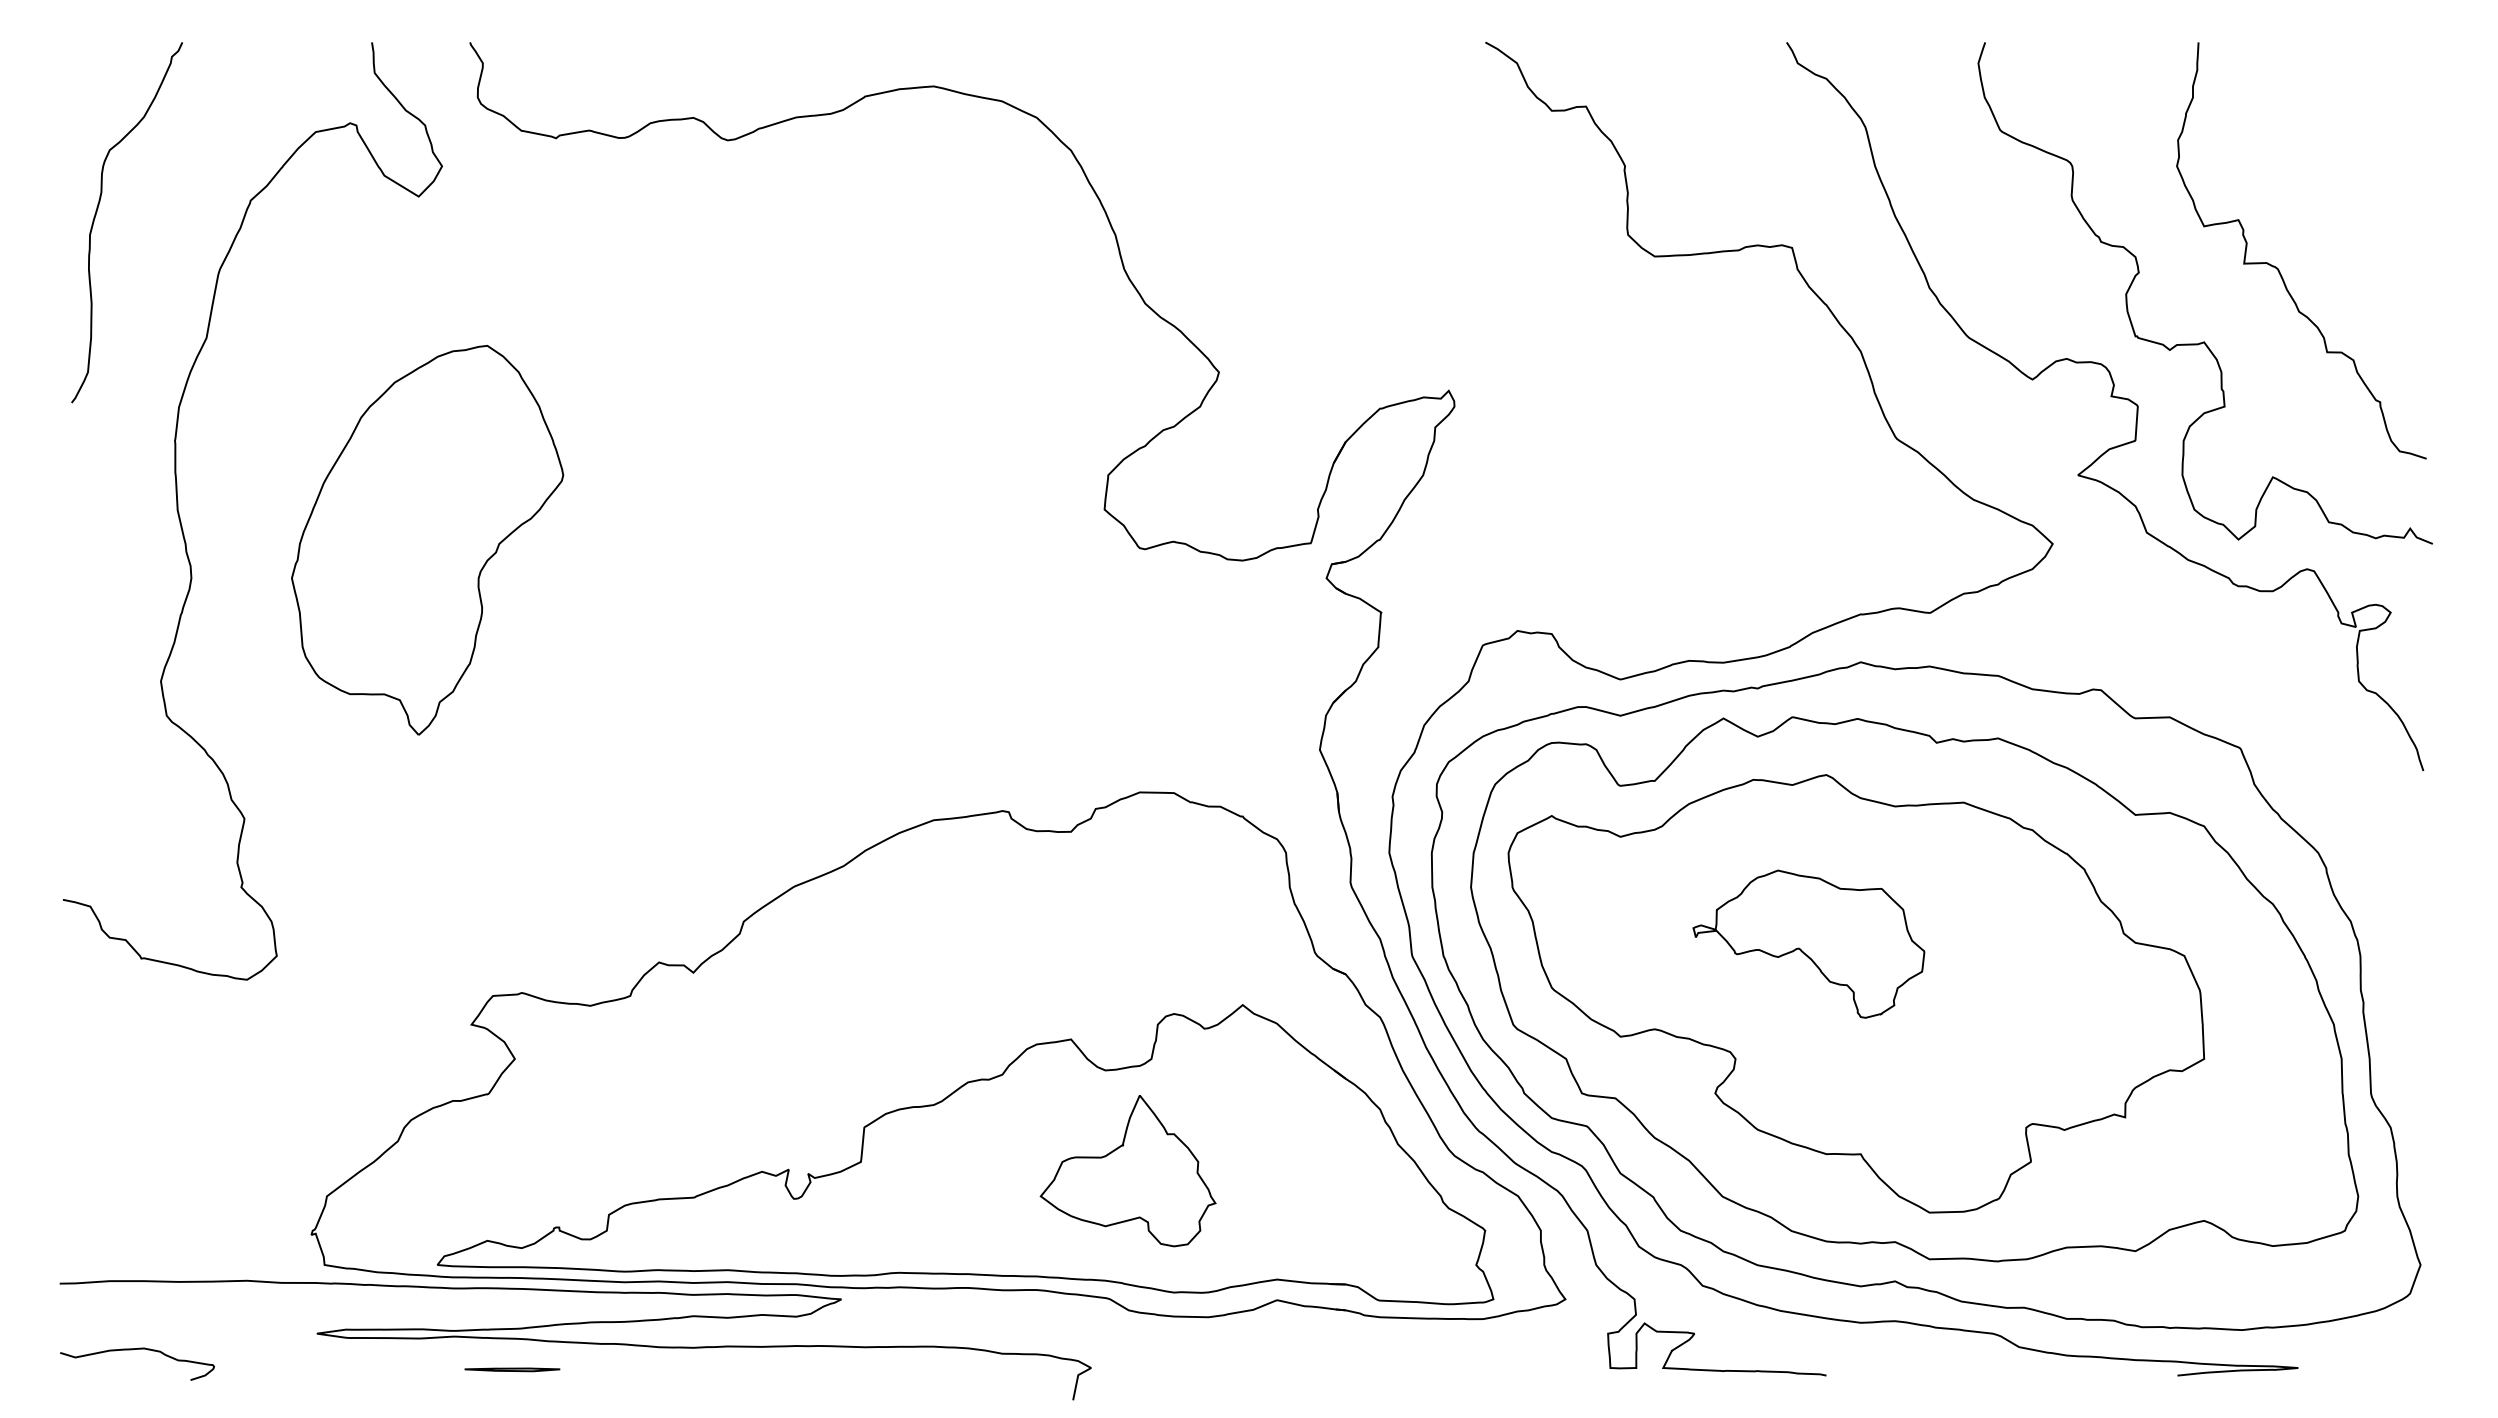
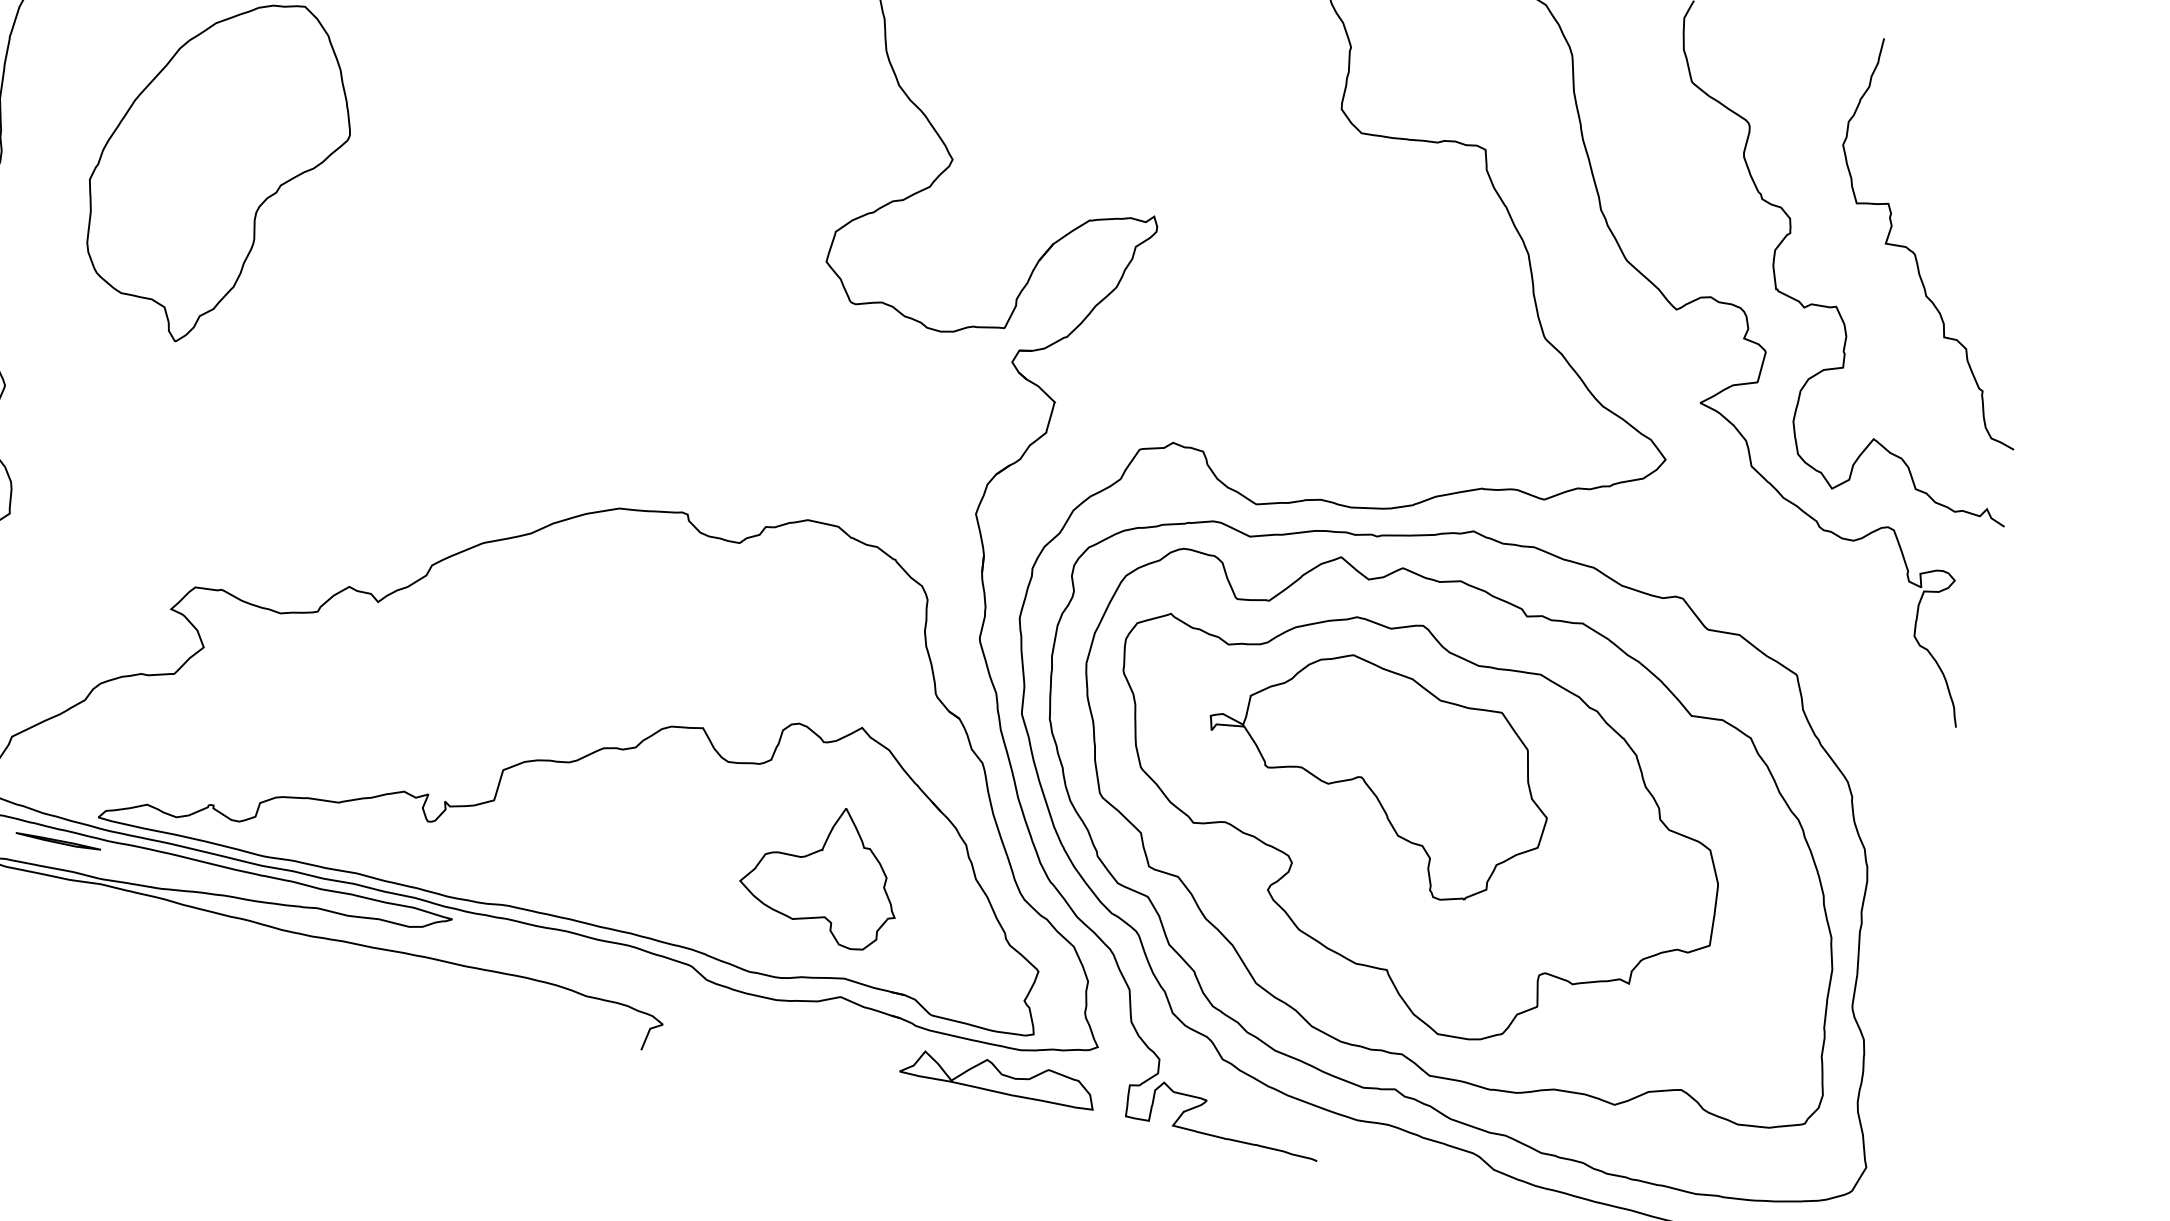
part: (1808, 943) -> (1377, 772), size x1.67
part: (1127, 1171) -> (821, 874), moved
part: (1465, 1351) -> (999, 1076), added
part: (512, 1369) -> (58, 841), moved

